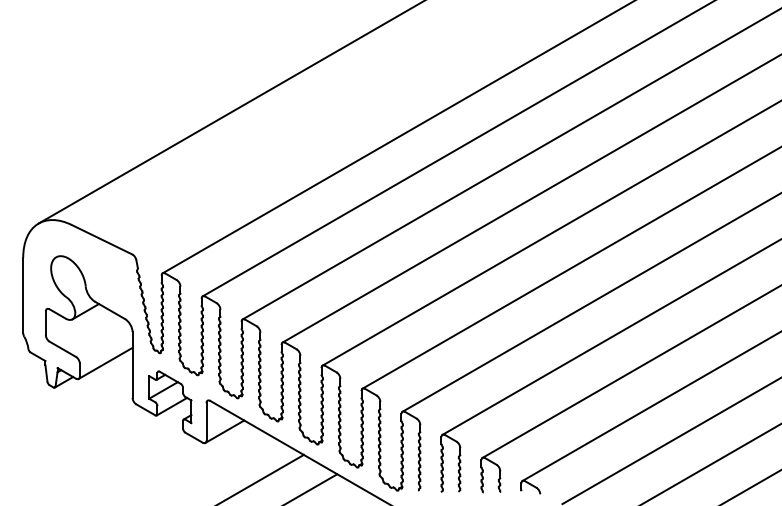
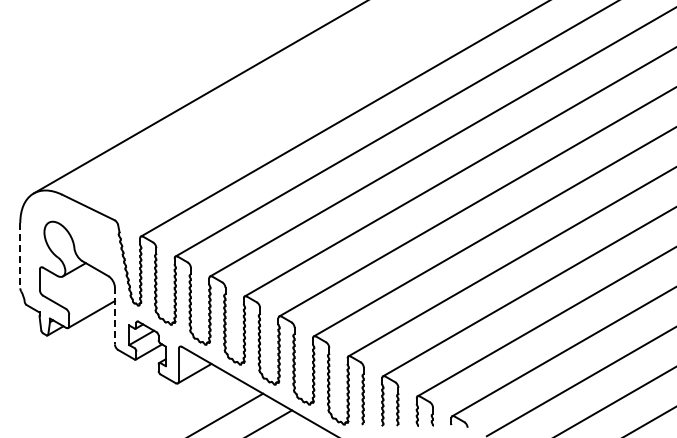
line: (23, 295) -> (20, 255), solid -> dashed
line: (132, 365) -> (114, 316), solid -> dashed

